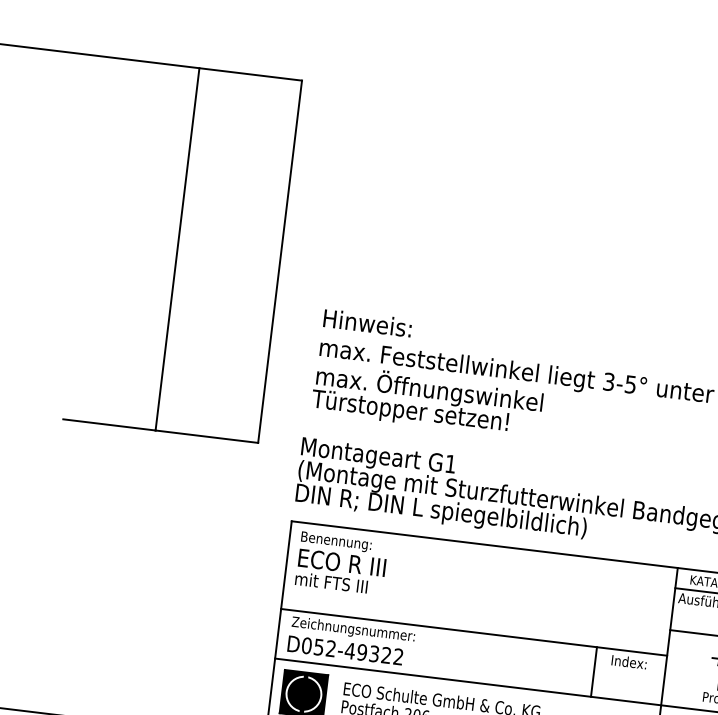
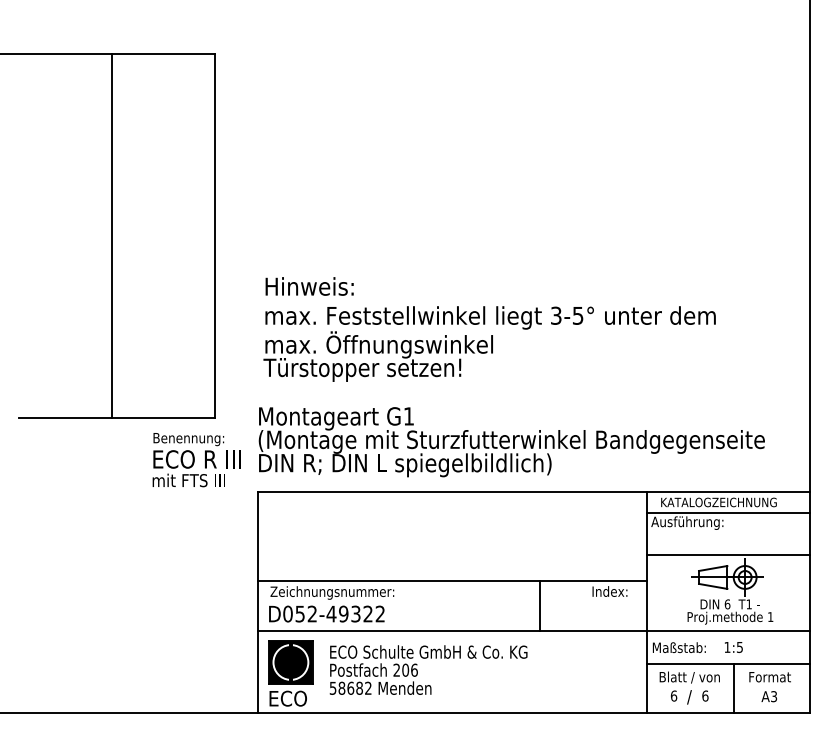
text: (341, 563) -> (196, 460), moved
line: (594, 671) -> (540, 605), moved

